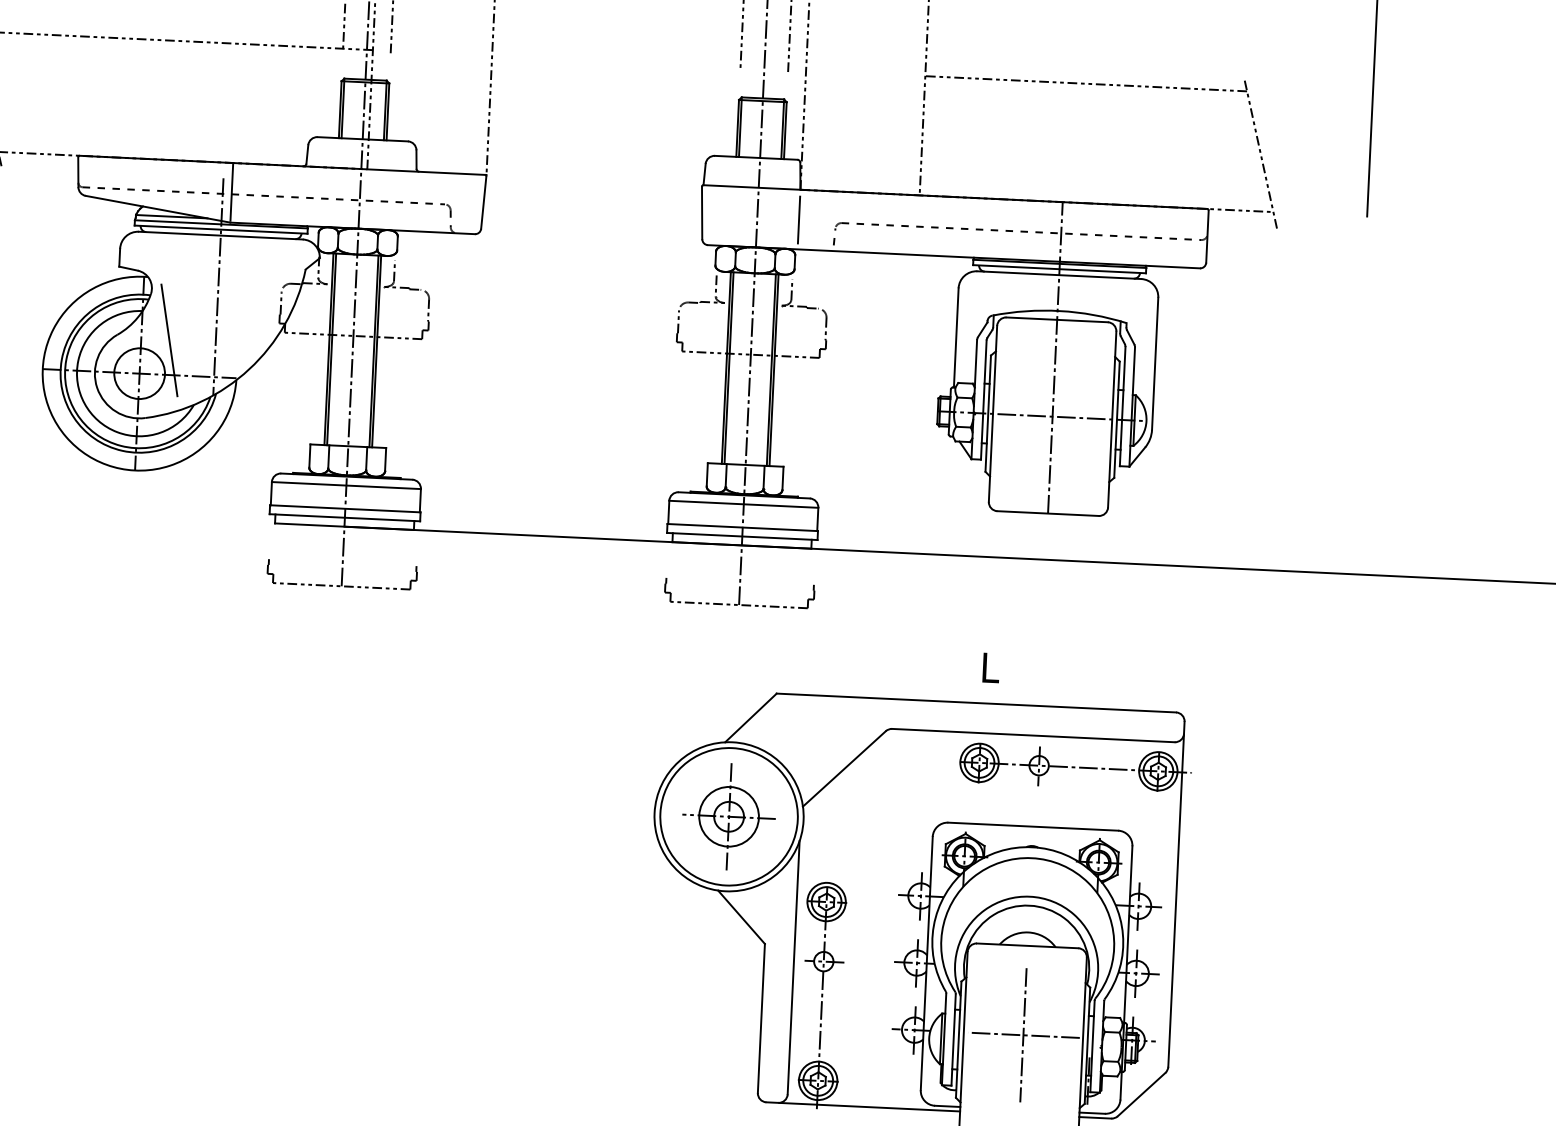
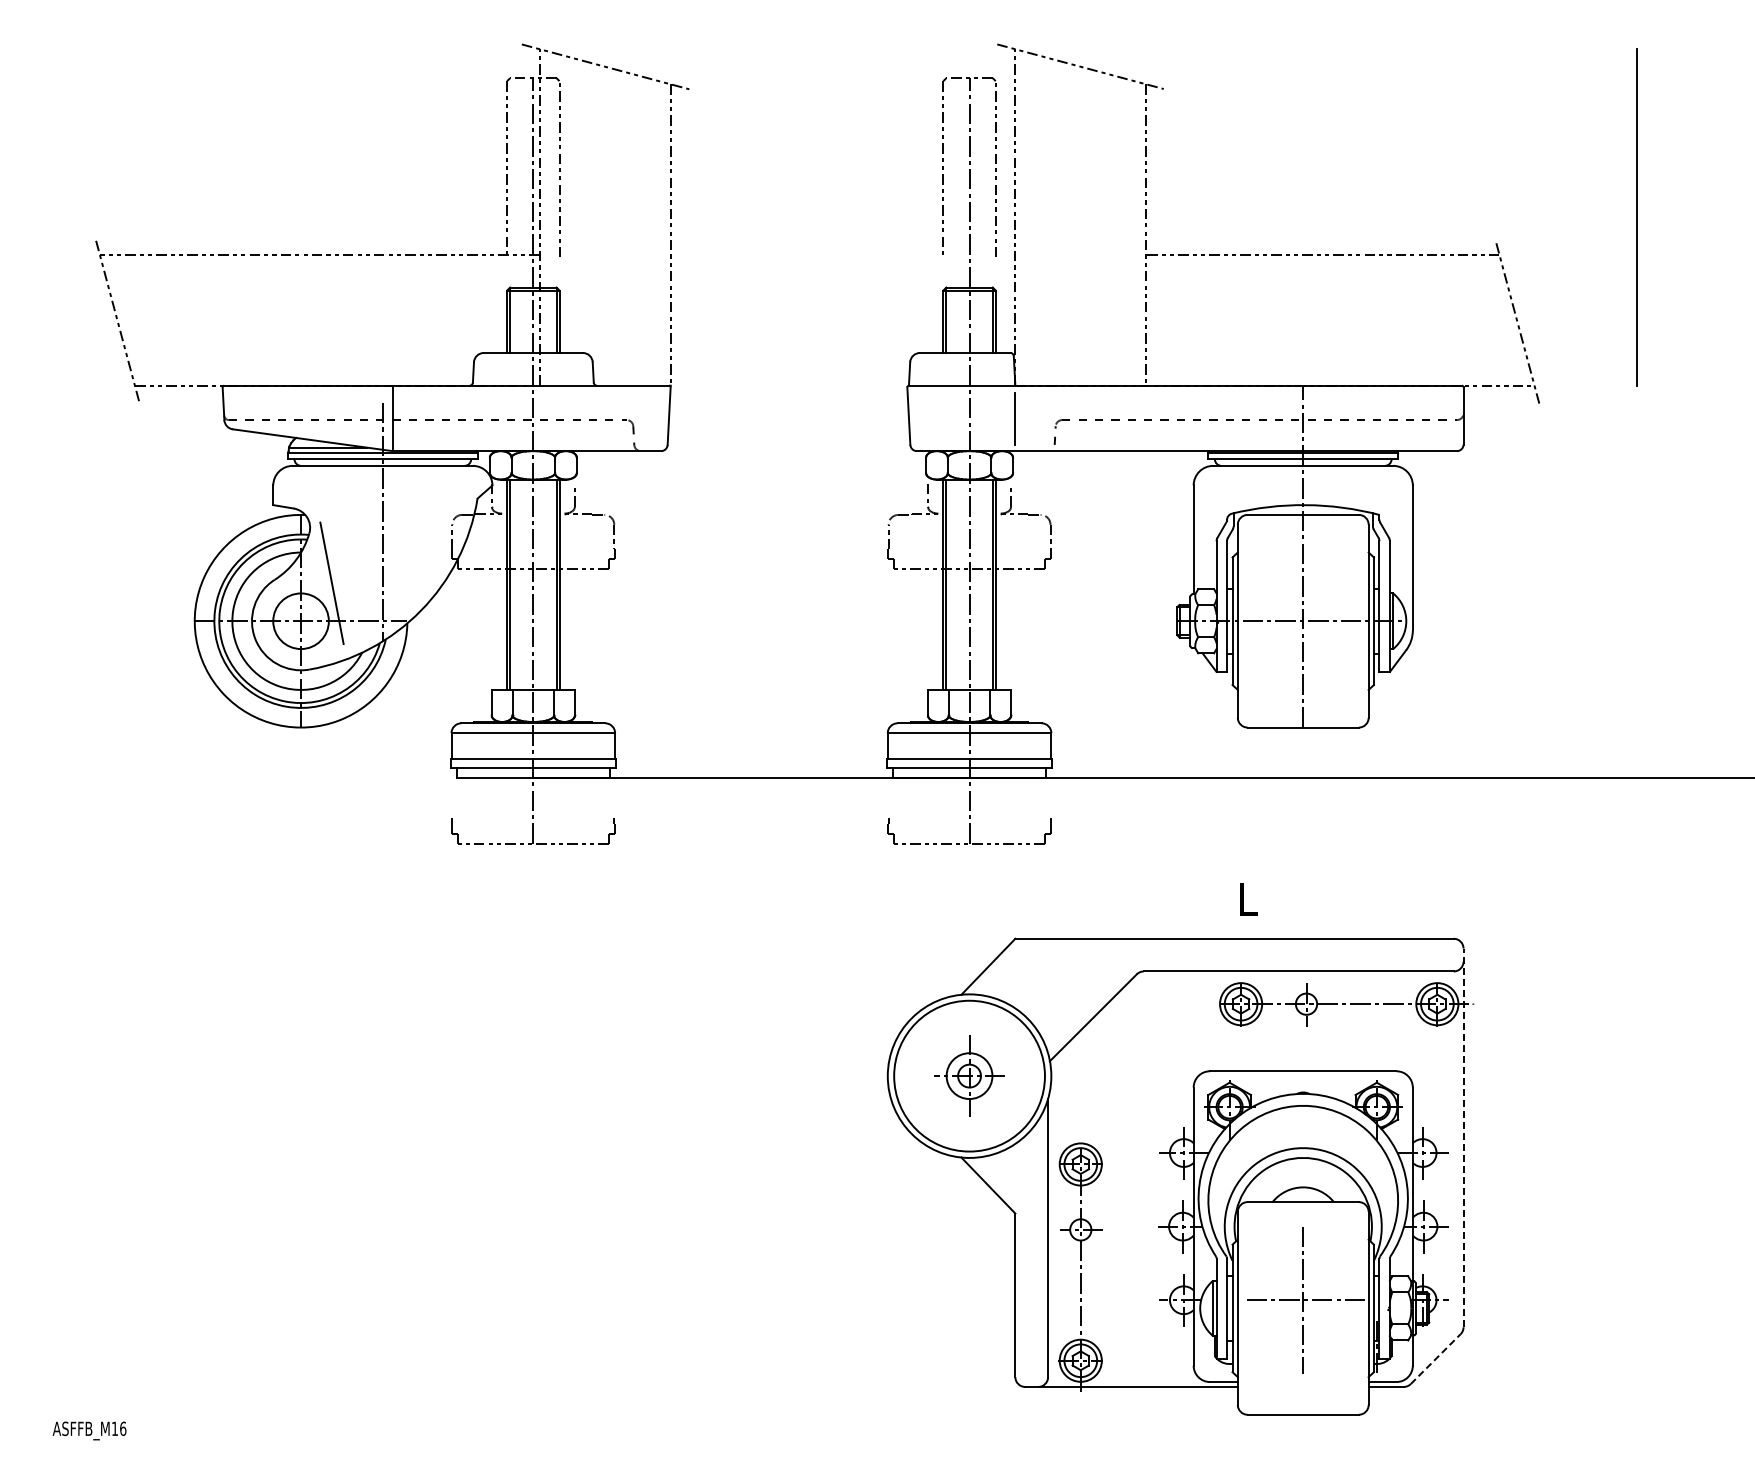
part: (729, 816) -> (969, 1075), size x0.7
line: (1176, 893) -> (1463, 1137), solid -> dashed
line: (1142, 1094) -> (1436, 1358), solid -> dashed

